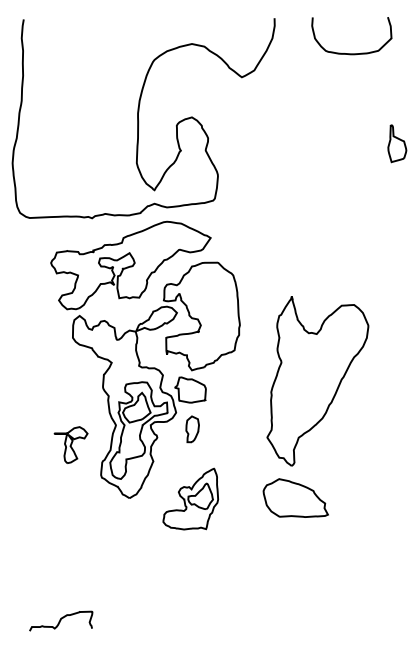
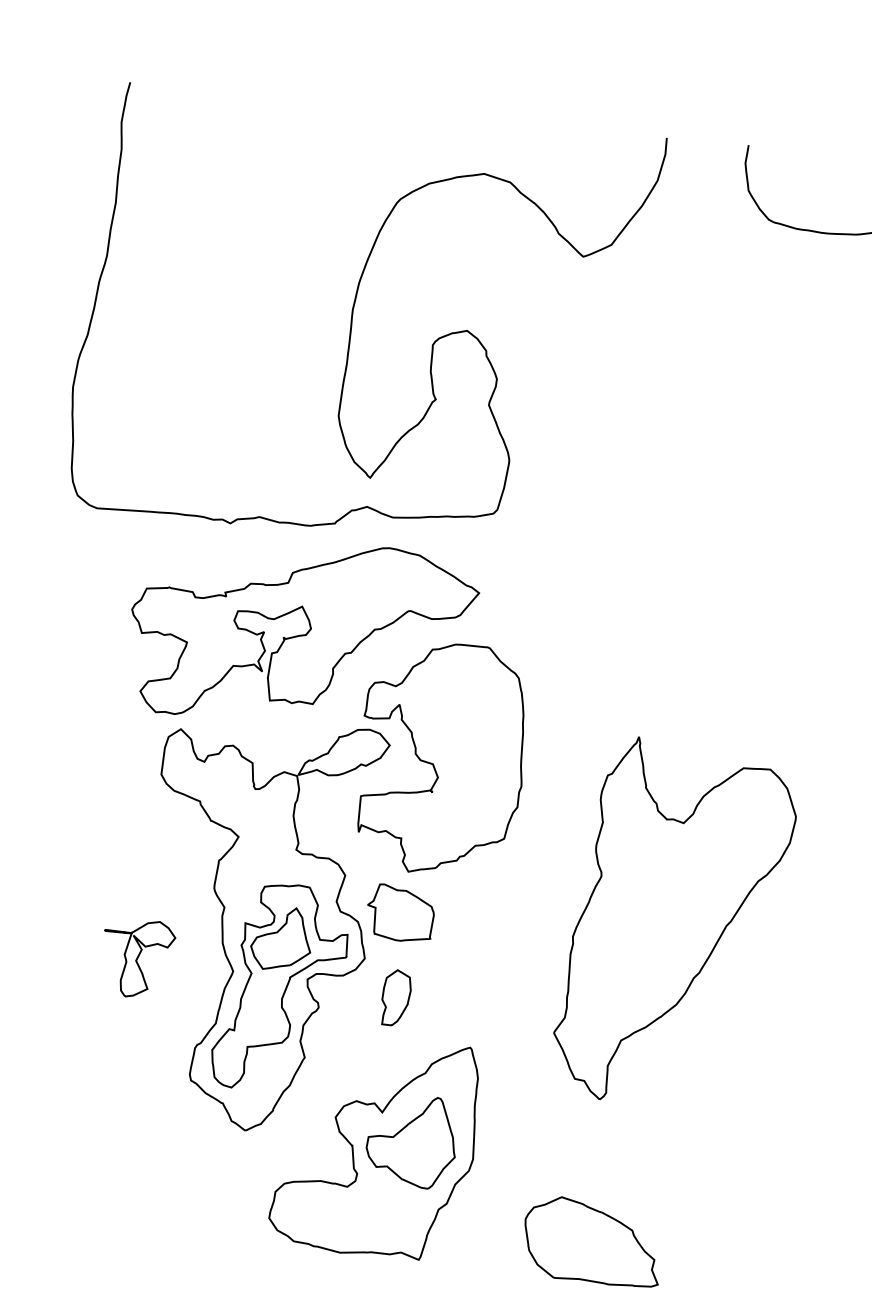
part: (70, 444) -> (136, 957), moved
part: (295, 497) -> (592, 1240), moved
part: (190, 498) -> (375, 1145), size x1.67

